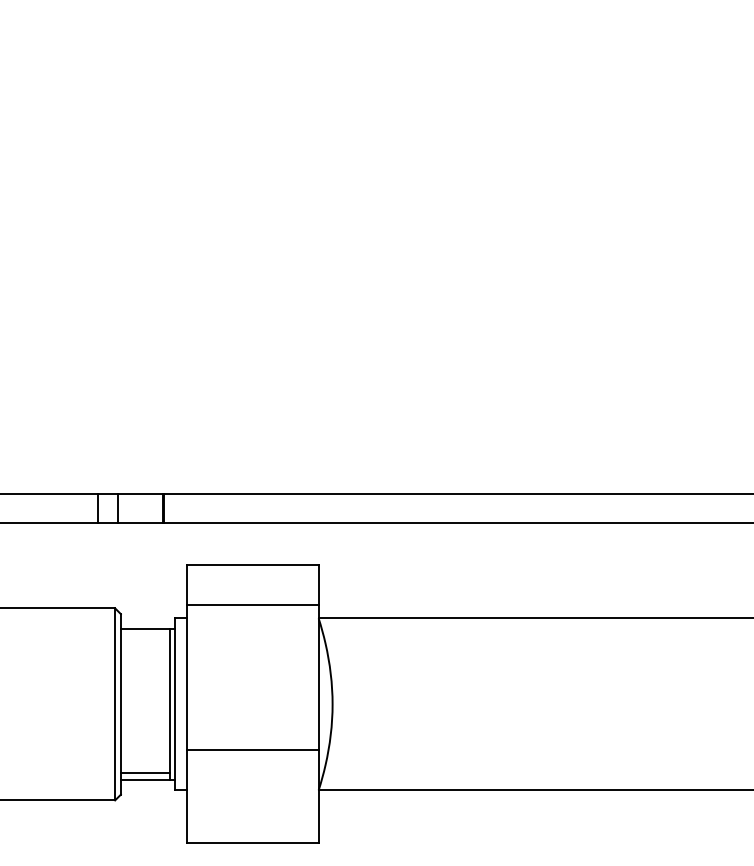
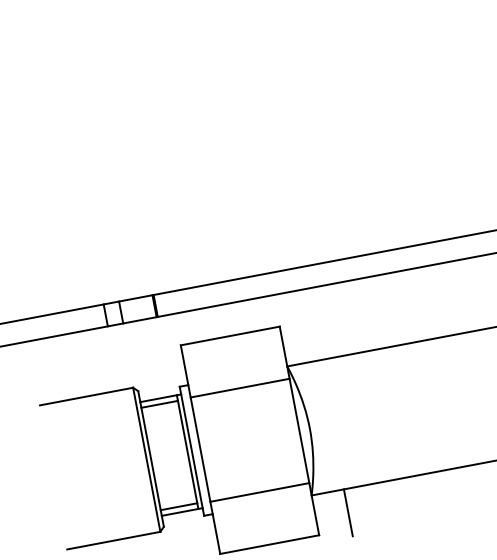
line: (252, 604) -> (239, 387), moved
line: (144, 636) -> (159, 404), added
line: (252, 749) -> (259, 492), moved
line: (361, 821) -> (348, 512), added

